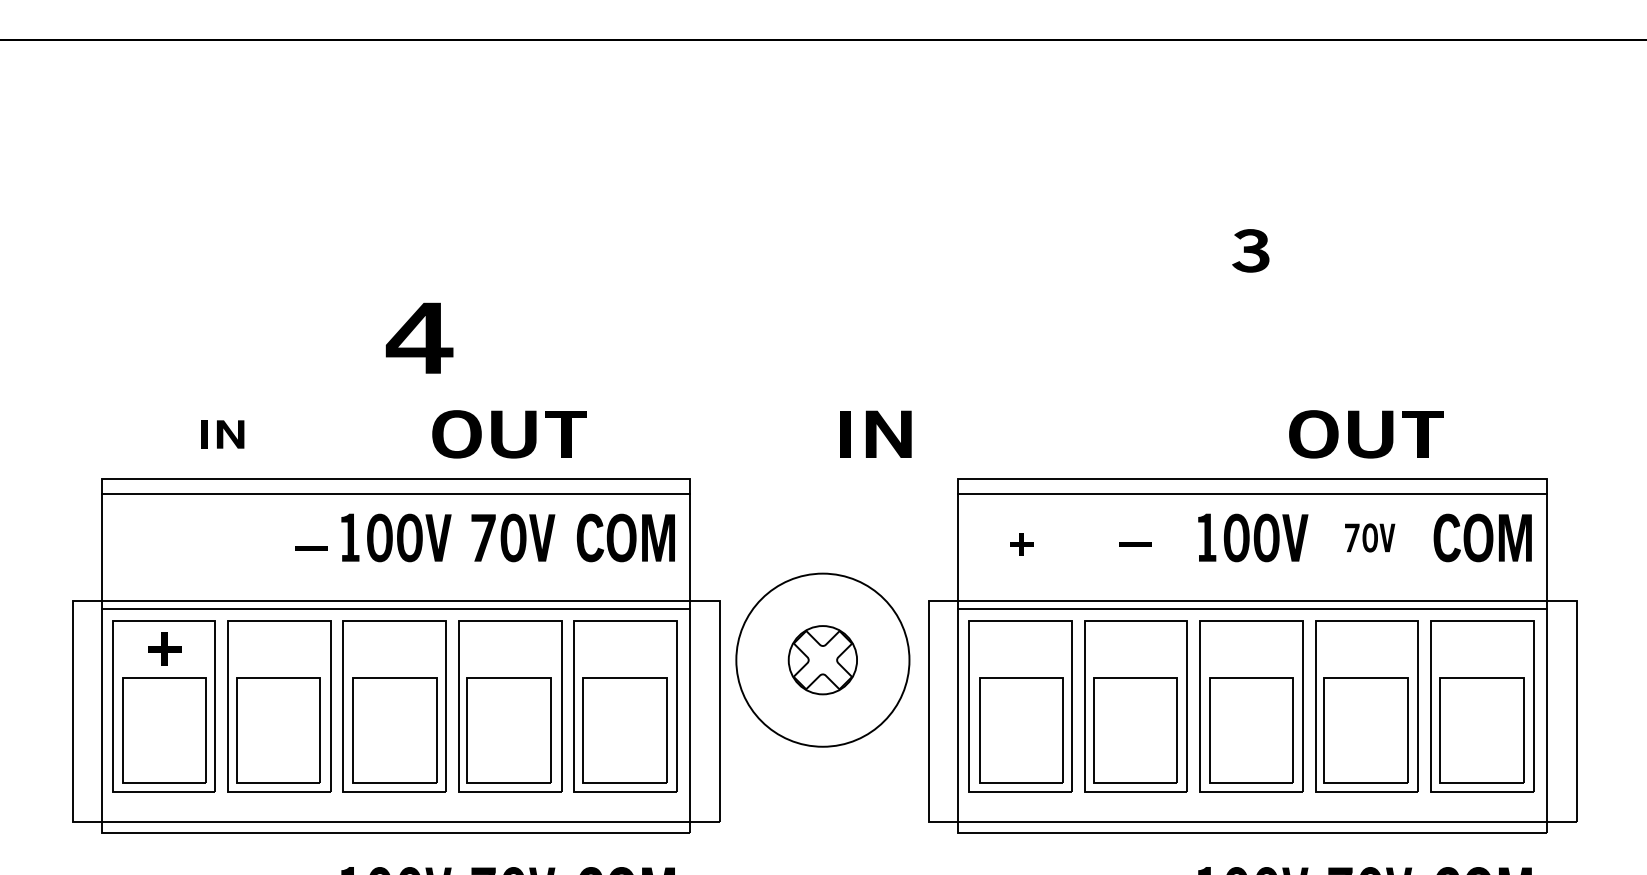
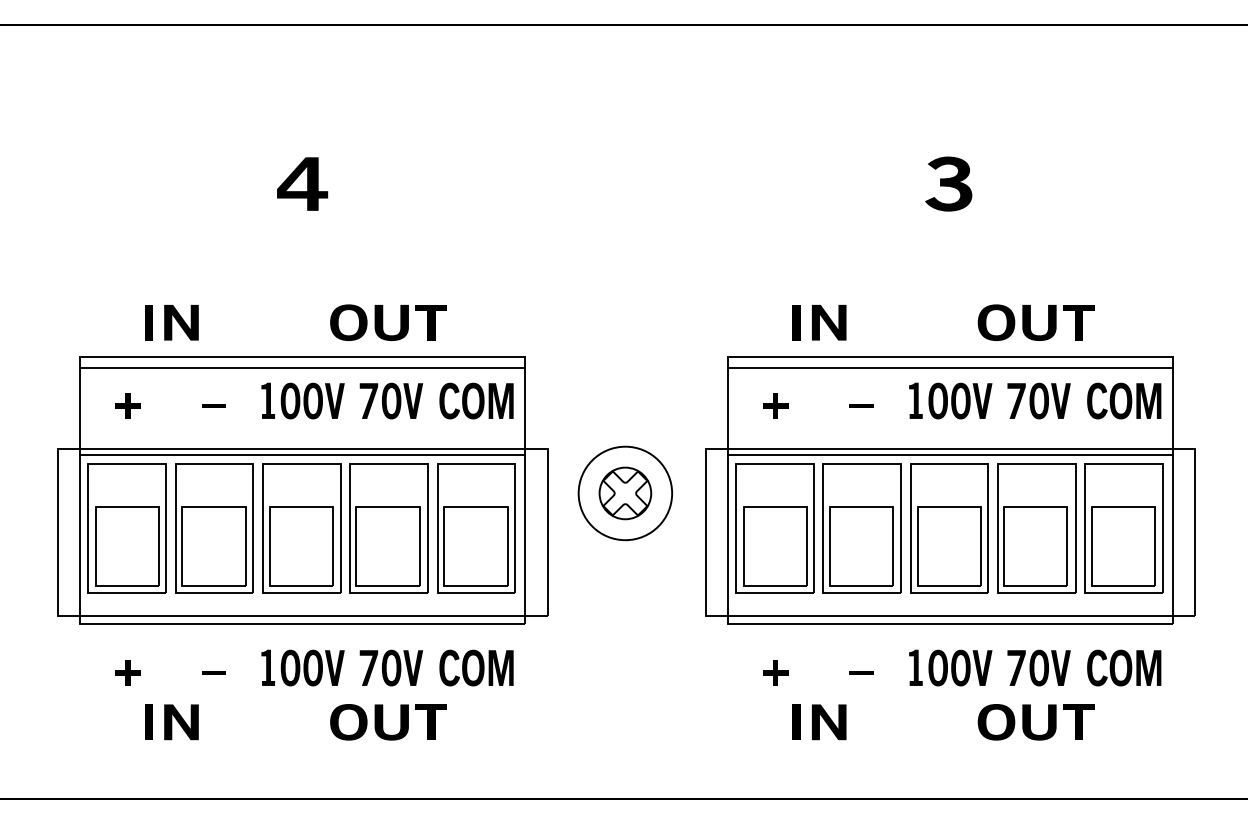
part: (1250, 250) -> (948, 183), size x1.67
part: (419, 337) -> (302, 183), moved
part: (222, 434) -> (171, 322), size x1.67
part: (875, 434) -> (819, 322), moved
part: (1369, 537) -> (1038, 400), size x1.67
part: (1021, 543) -> (775, 405), size x1.43
line: (311, 547) -> (213, 405), moved
part: (164, 648) -> (127, 405), moved
circle: (823, 660) -> (625, 493), size x0.71

